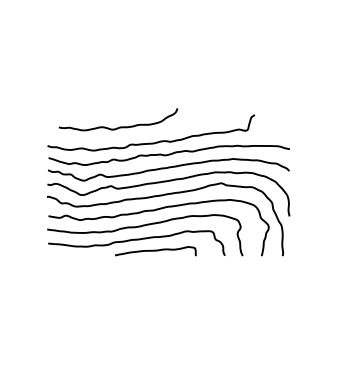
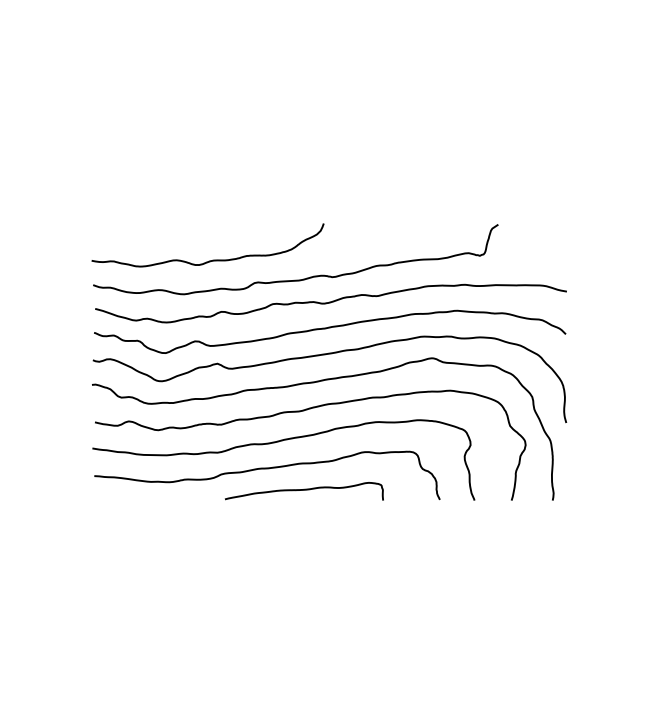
curve: (119, 126) -> (210, 258), moved

